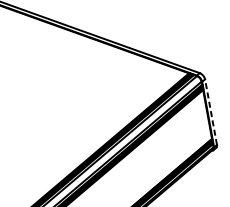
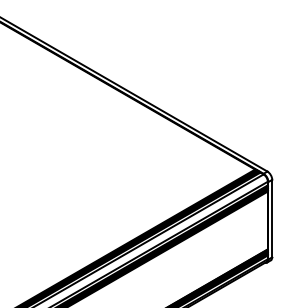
line: (211, 112) -> (272, 218), dashed -> solid

